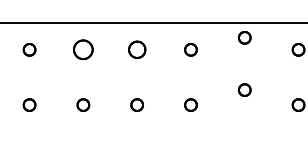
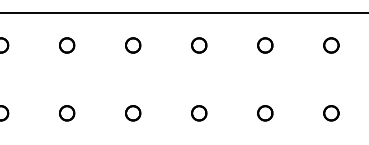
part: (244, 37) -> (264, 45), moved
part: (83, 49) -> (67, 45), size x0.62
part: (136, 49) -> (132, 45), size x0.71
part: (244, 89) -> (264, 112), moved

